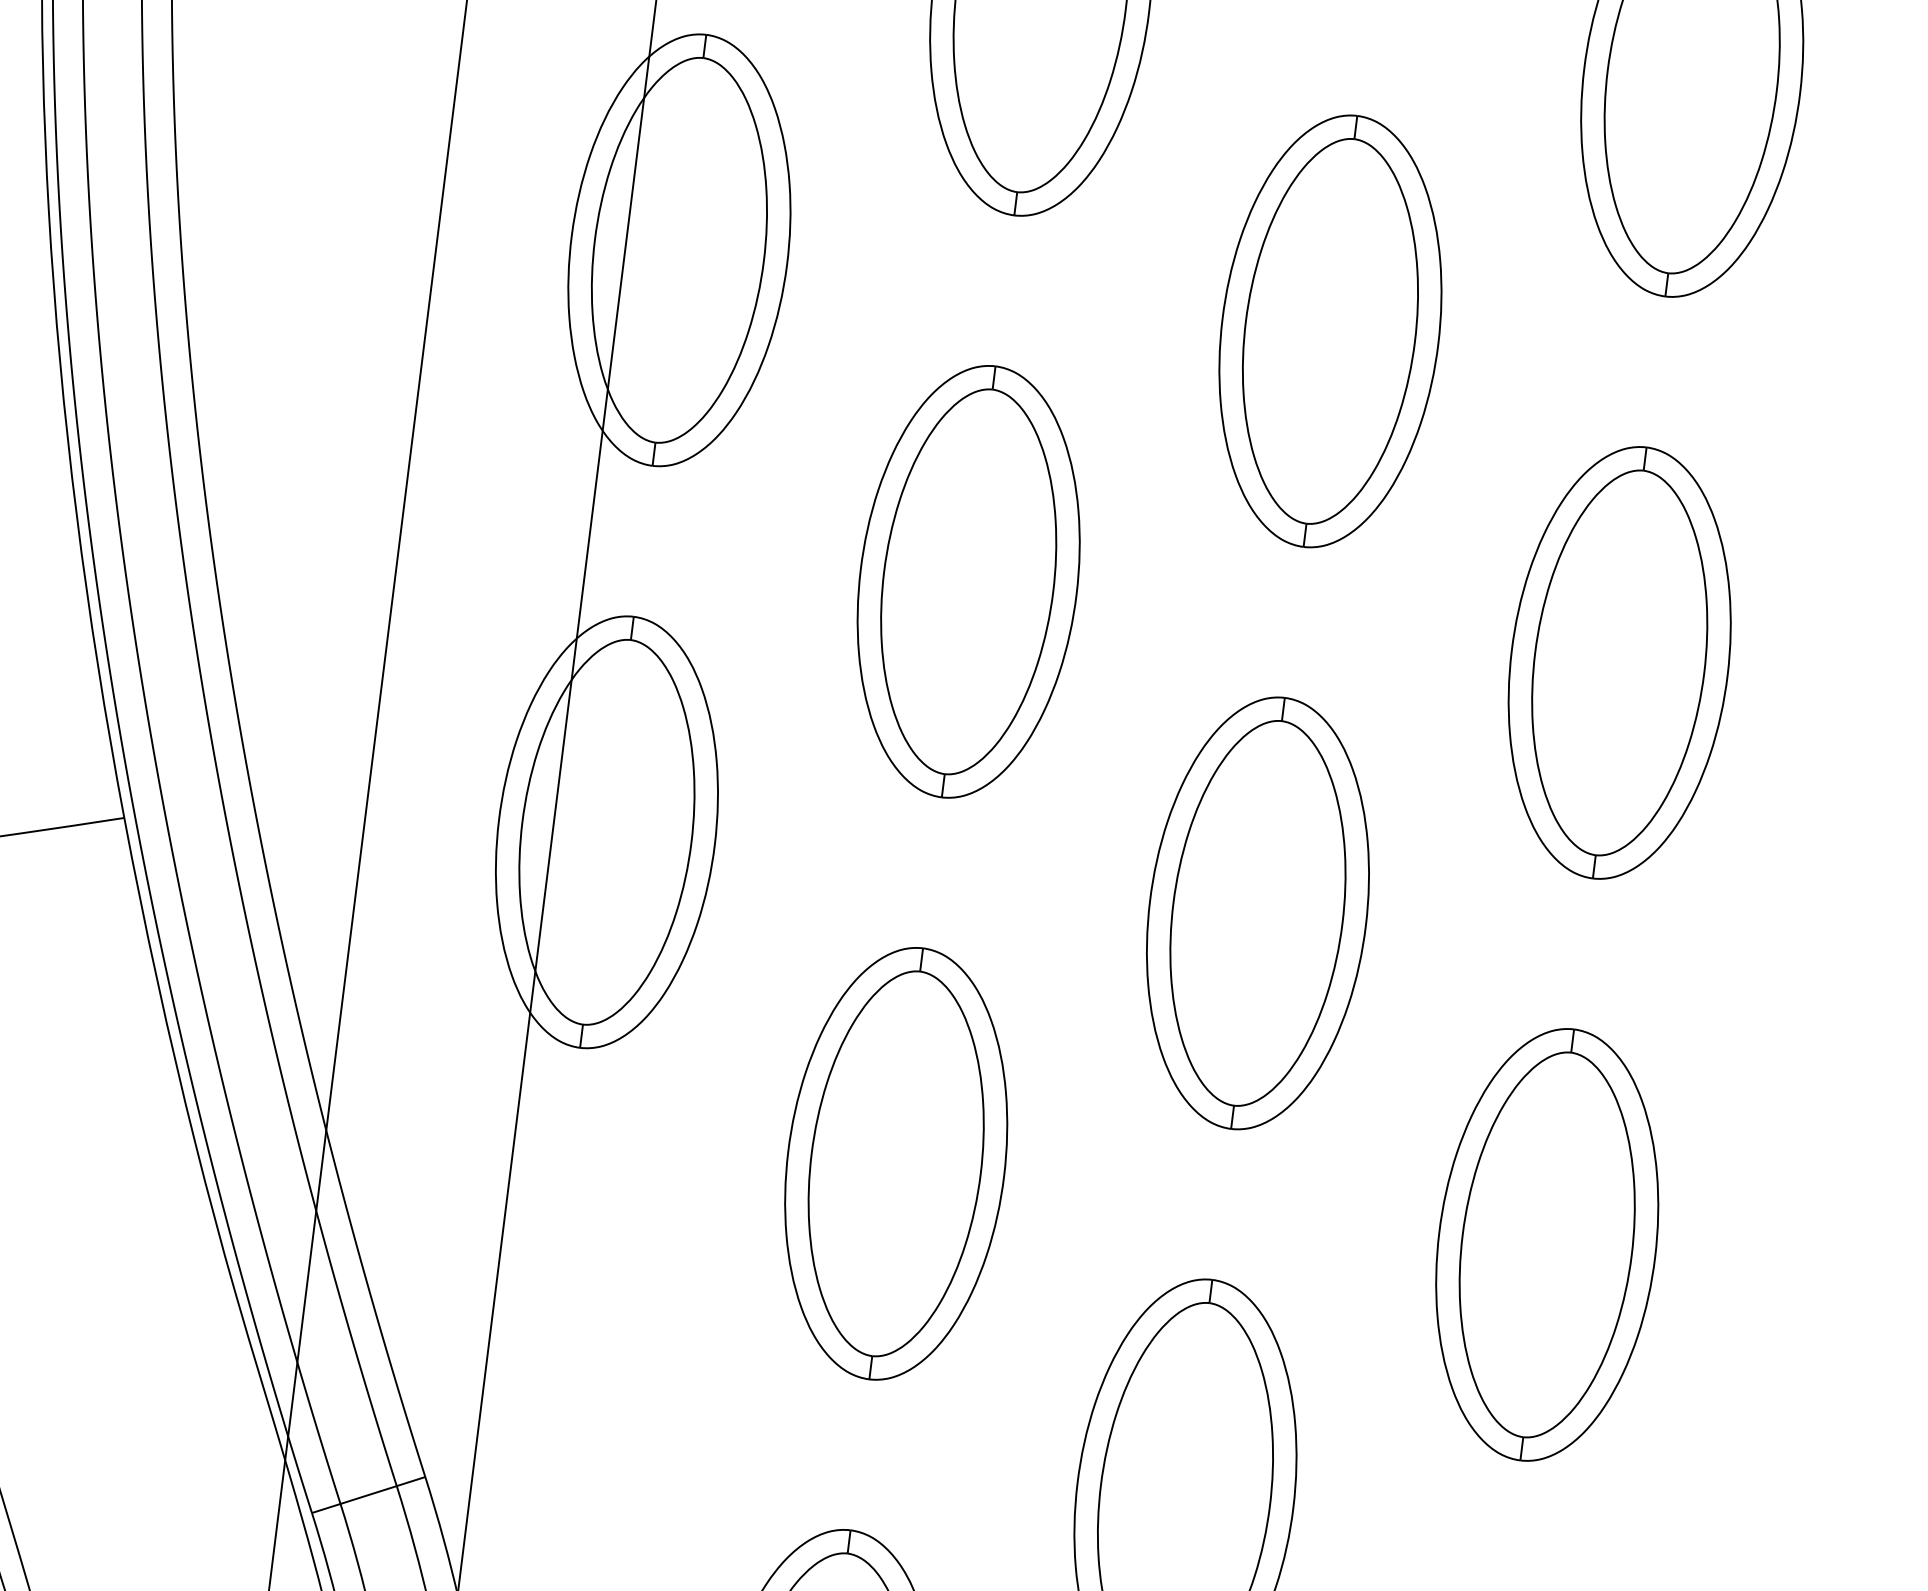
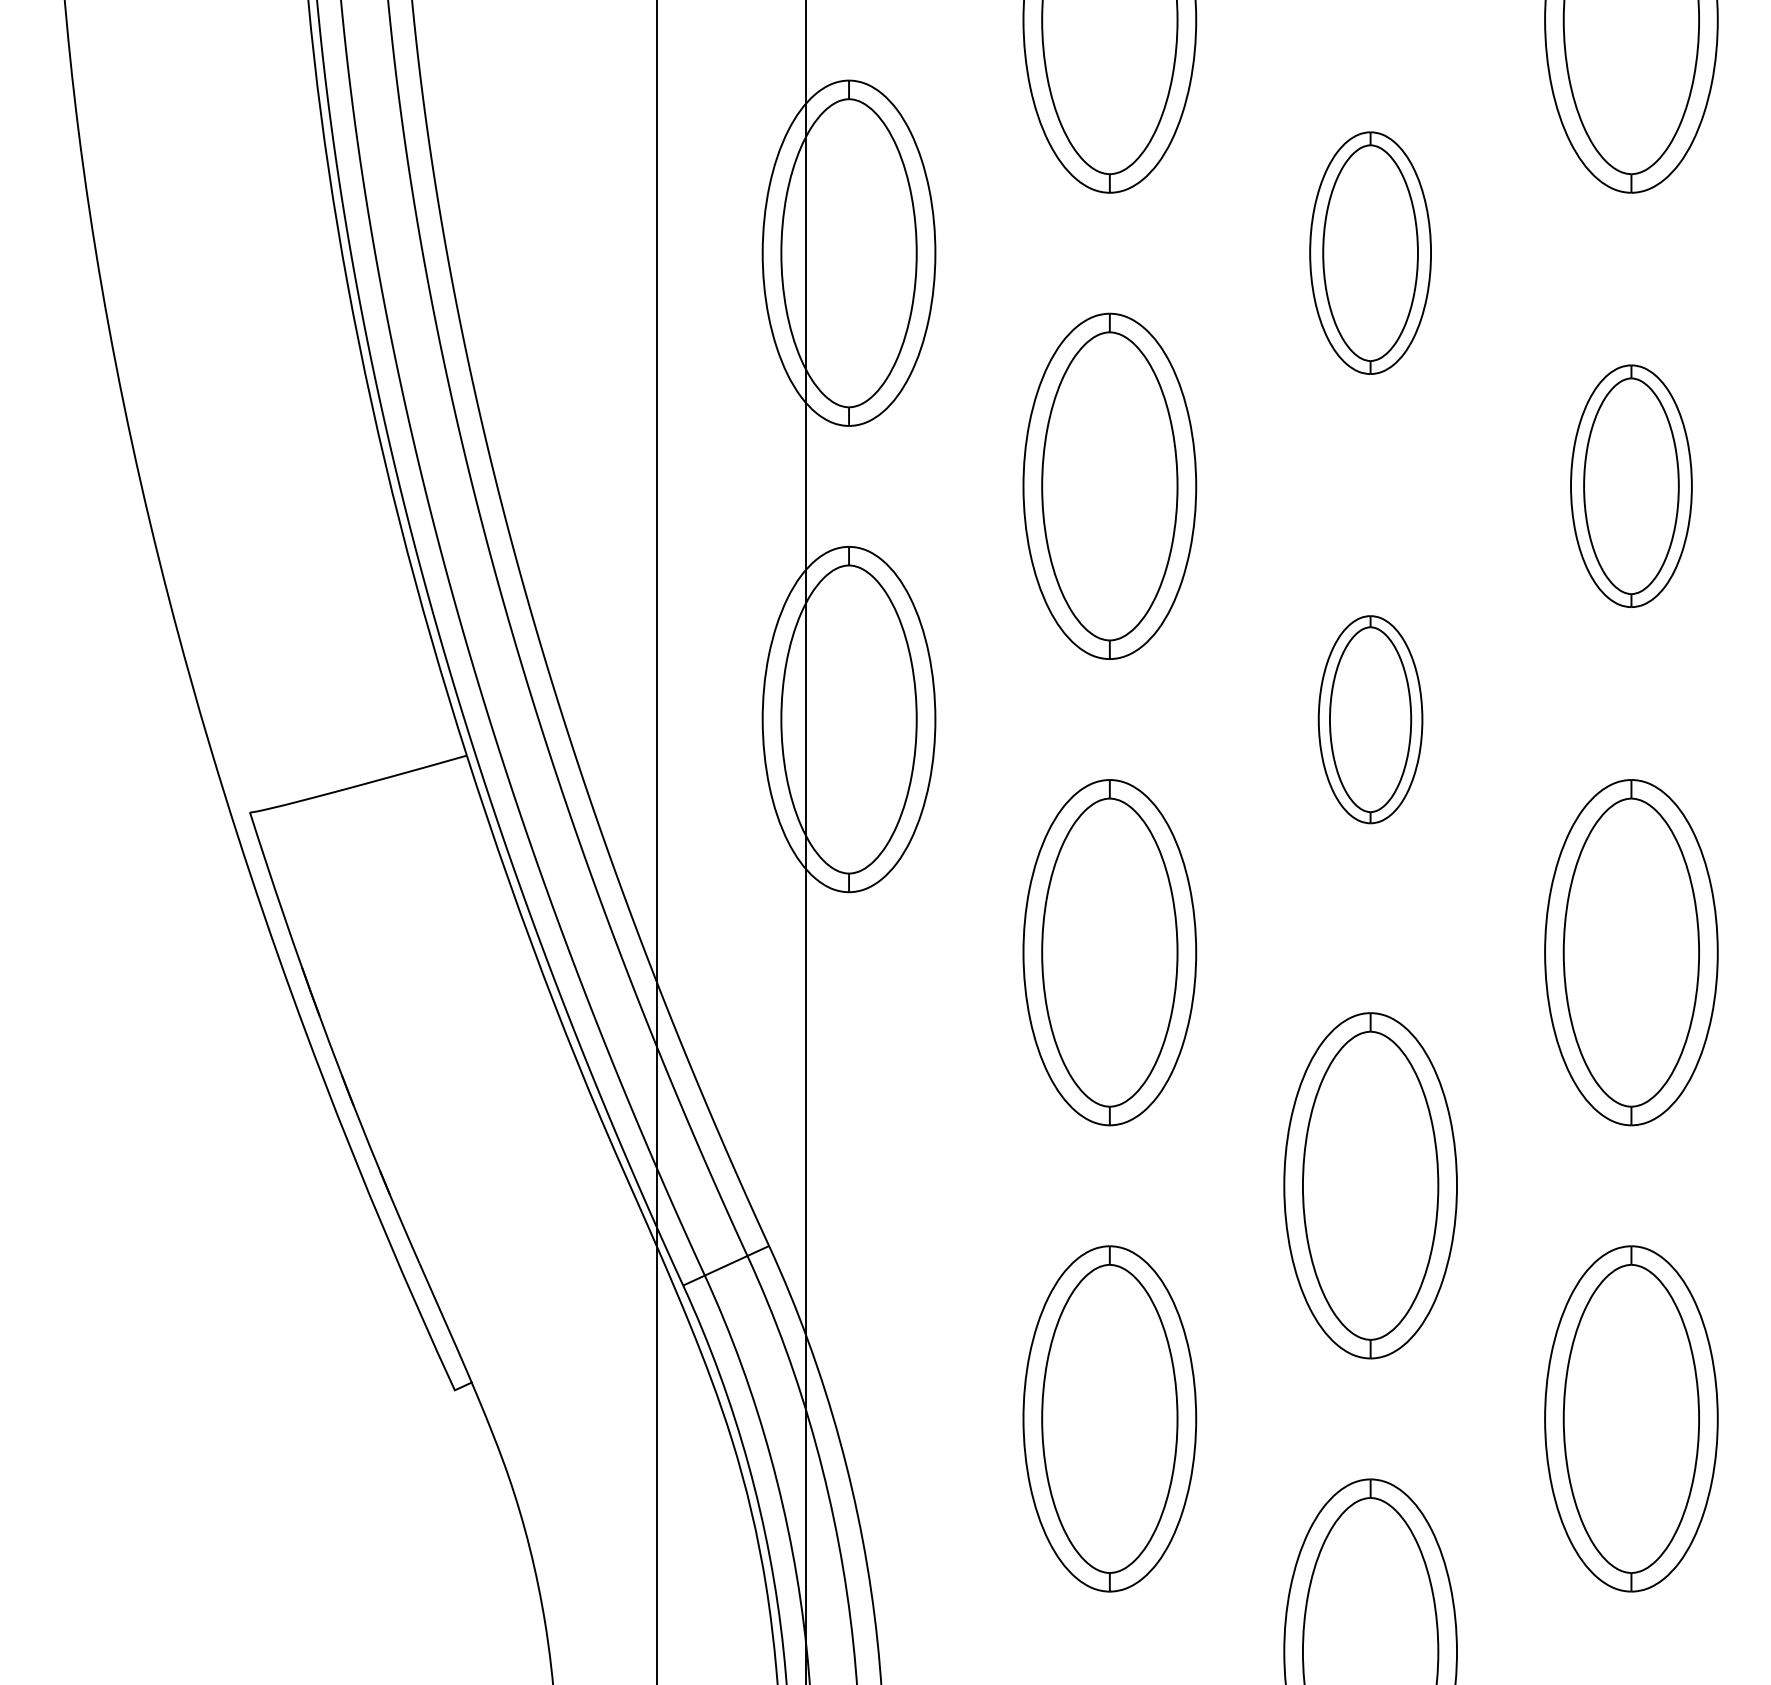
part: (1330, 330) -> (1370, 252), size x0.7
part: (1619, 661) -> (1631, 485), size x0.7
part: (1257, 913) -> (1370, 719), size x0.6

